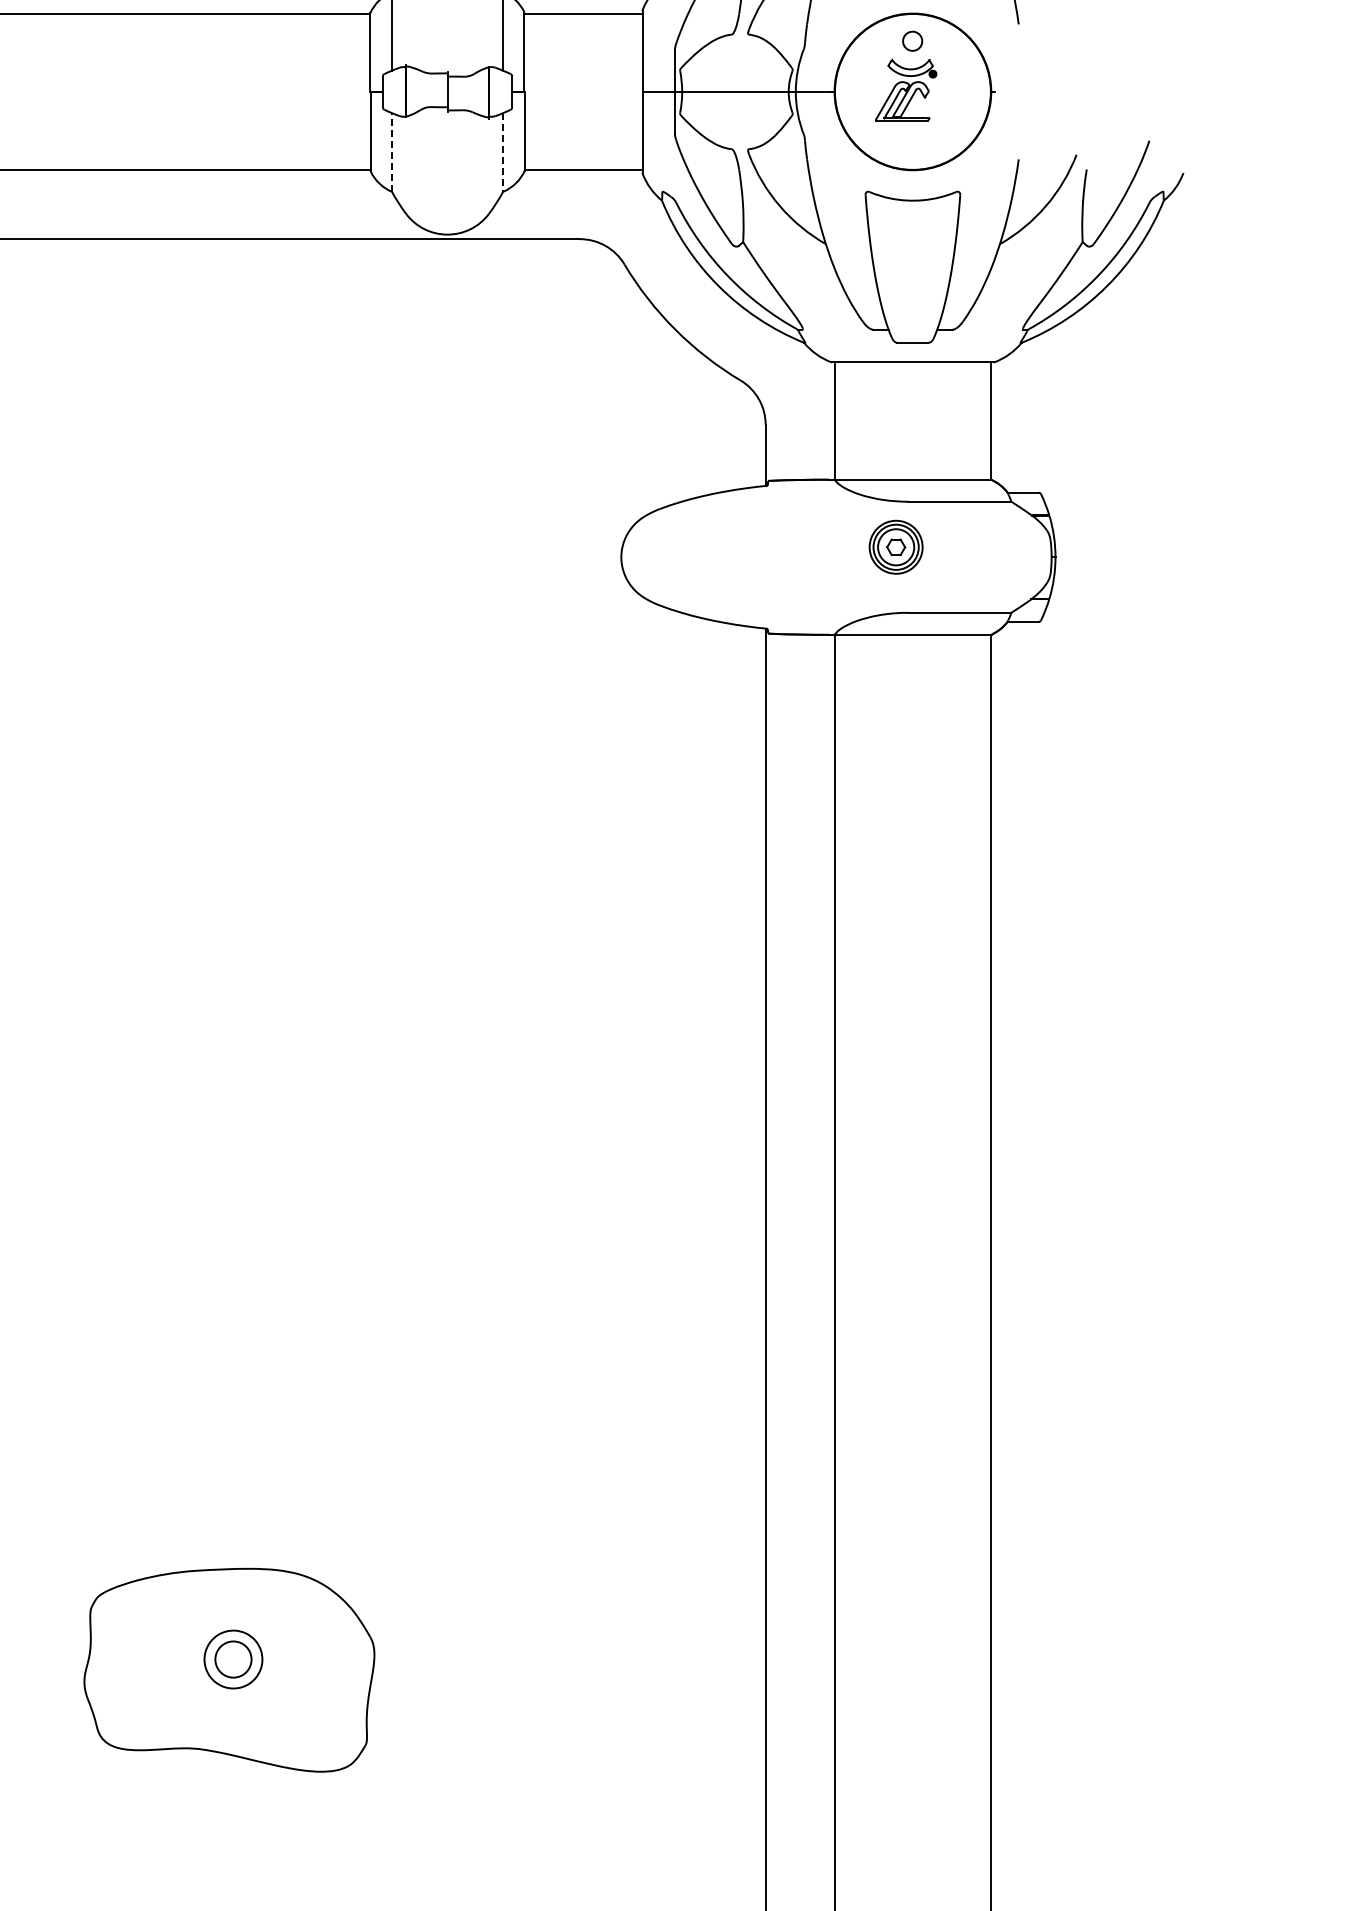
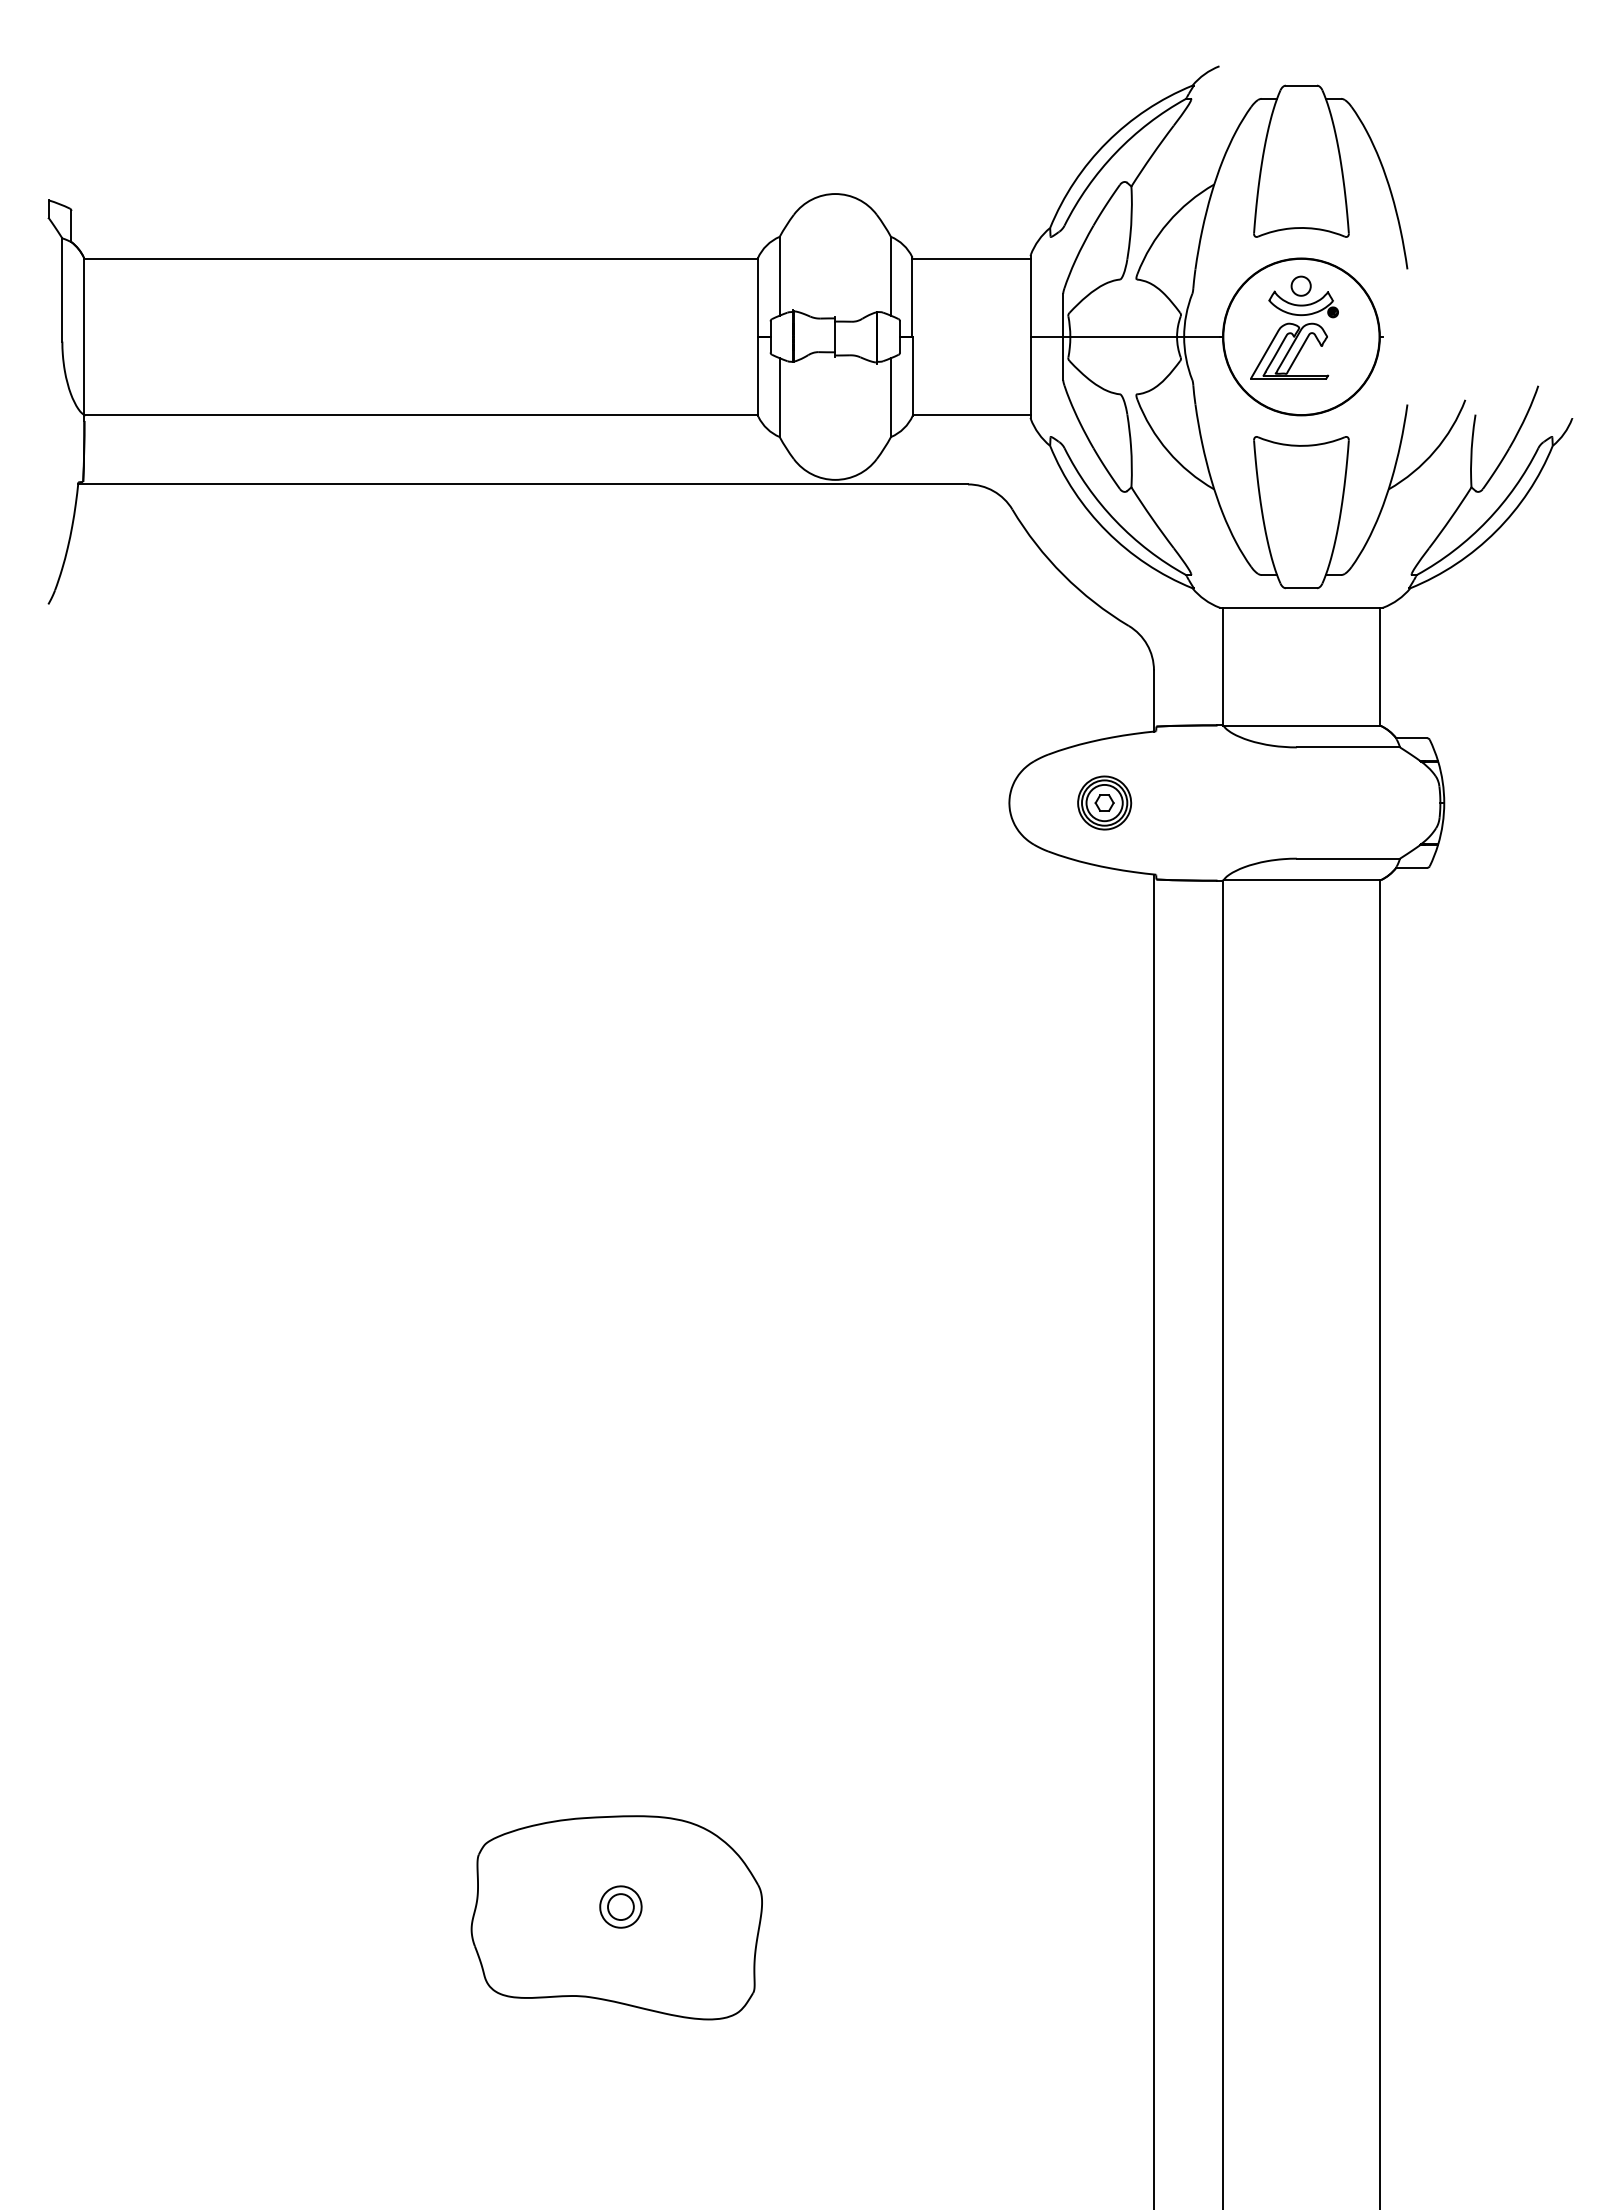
part: (905, 89) -> (1294, 334), size x1.43
line: (391, 152) -> (779, 397), dashed -> solid
line: (503, 153) -> (891, 398), dashed -> solid
part: (896, 546) -> (1104, 802), moved
part: (233, 1658) -> (620, 1906), size x0.71

